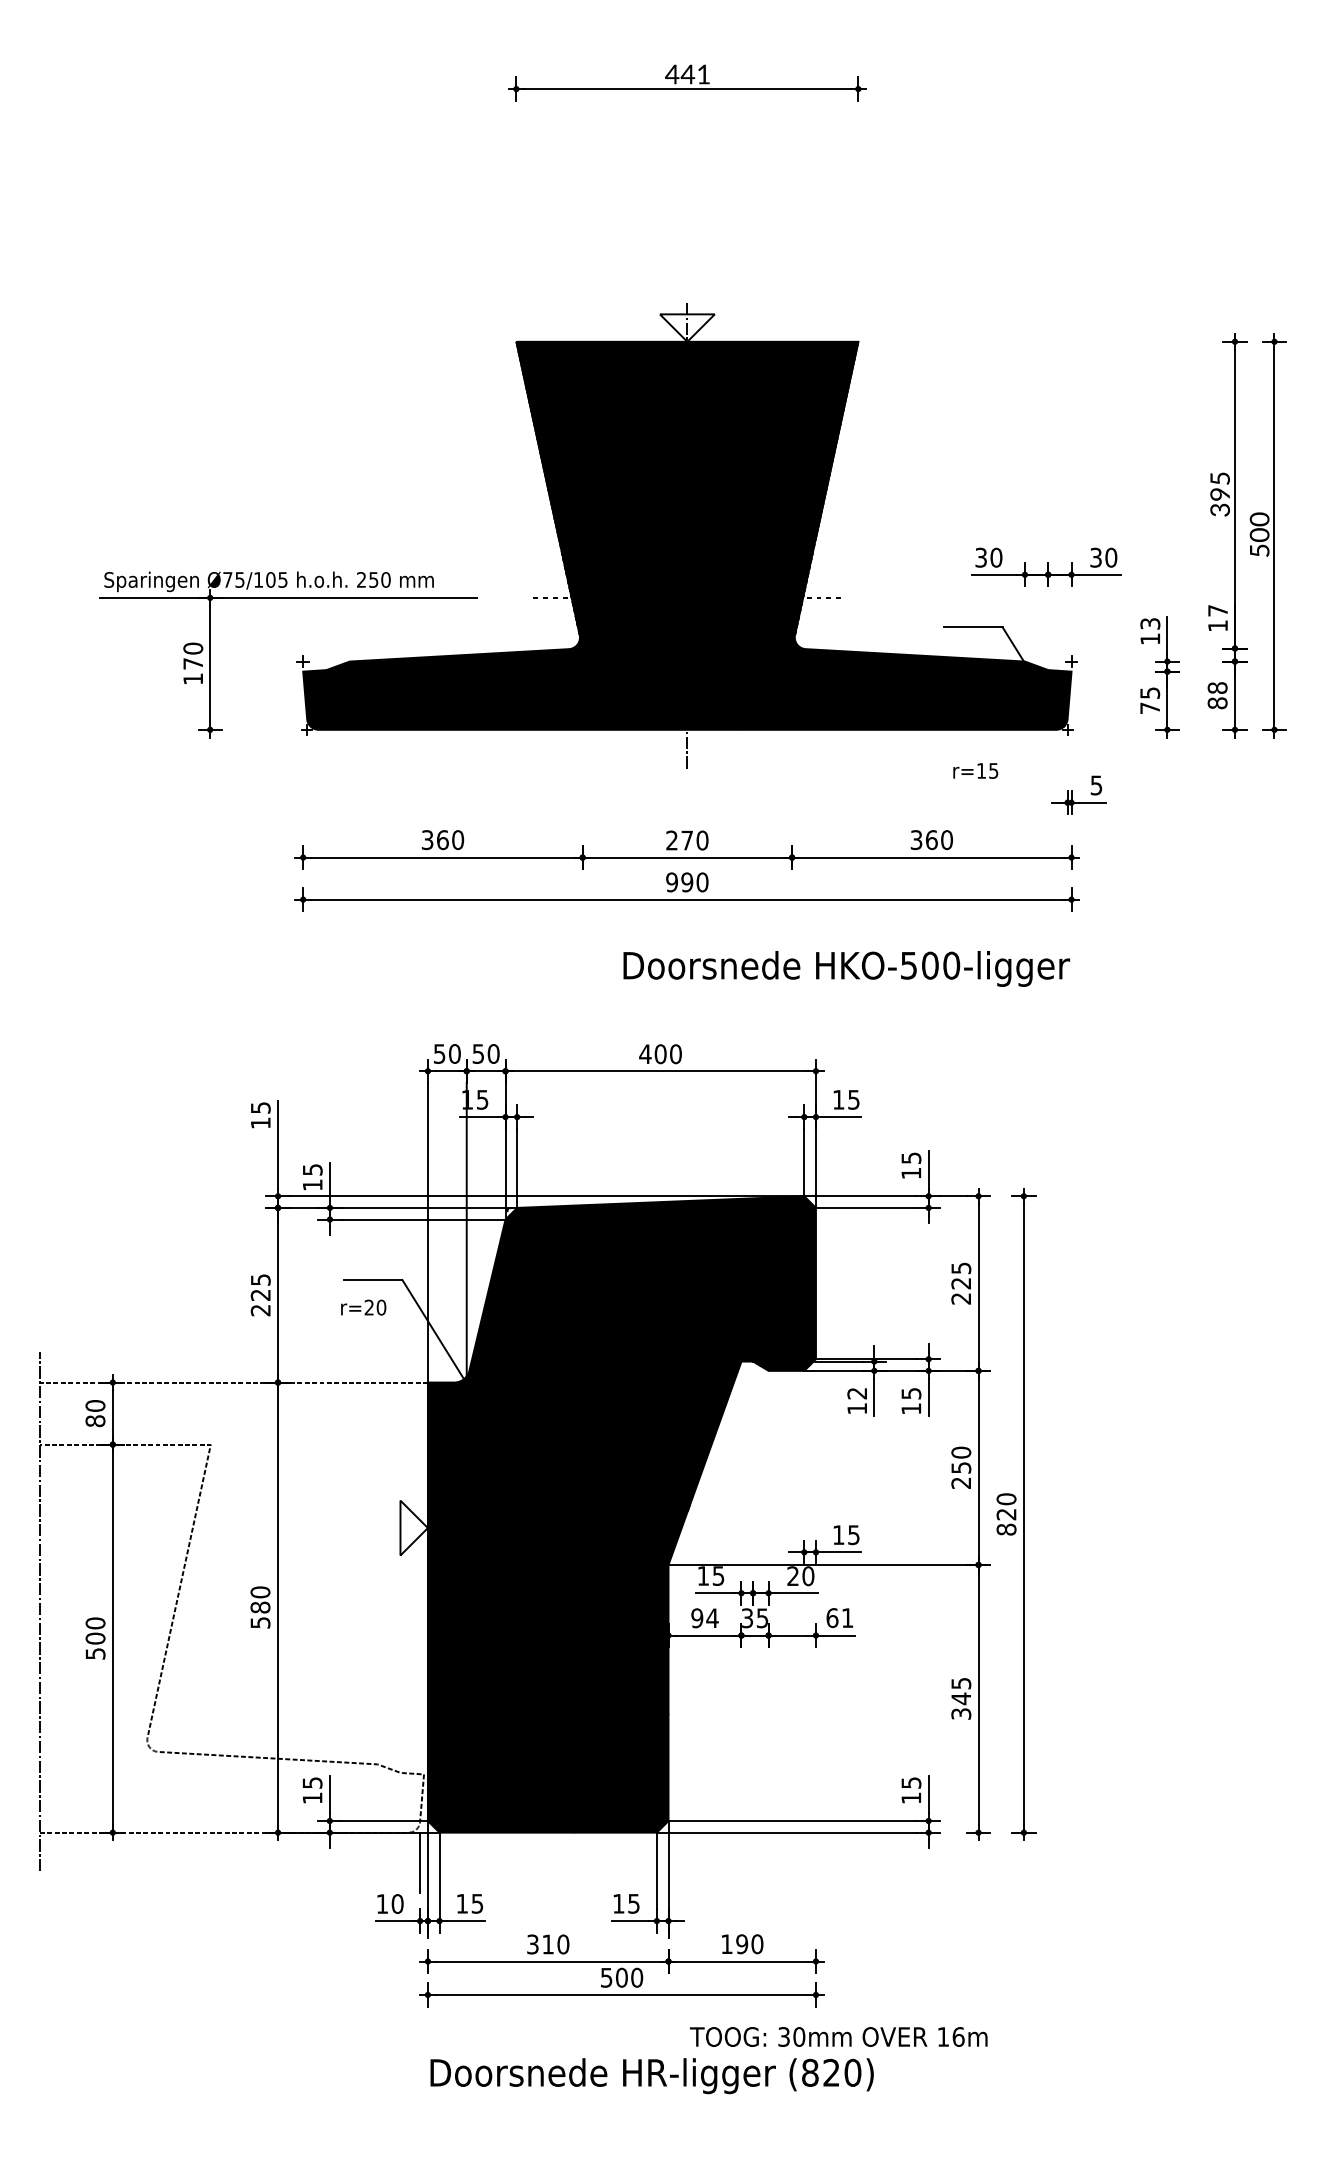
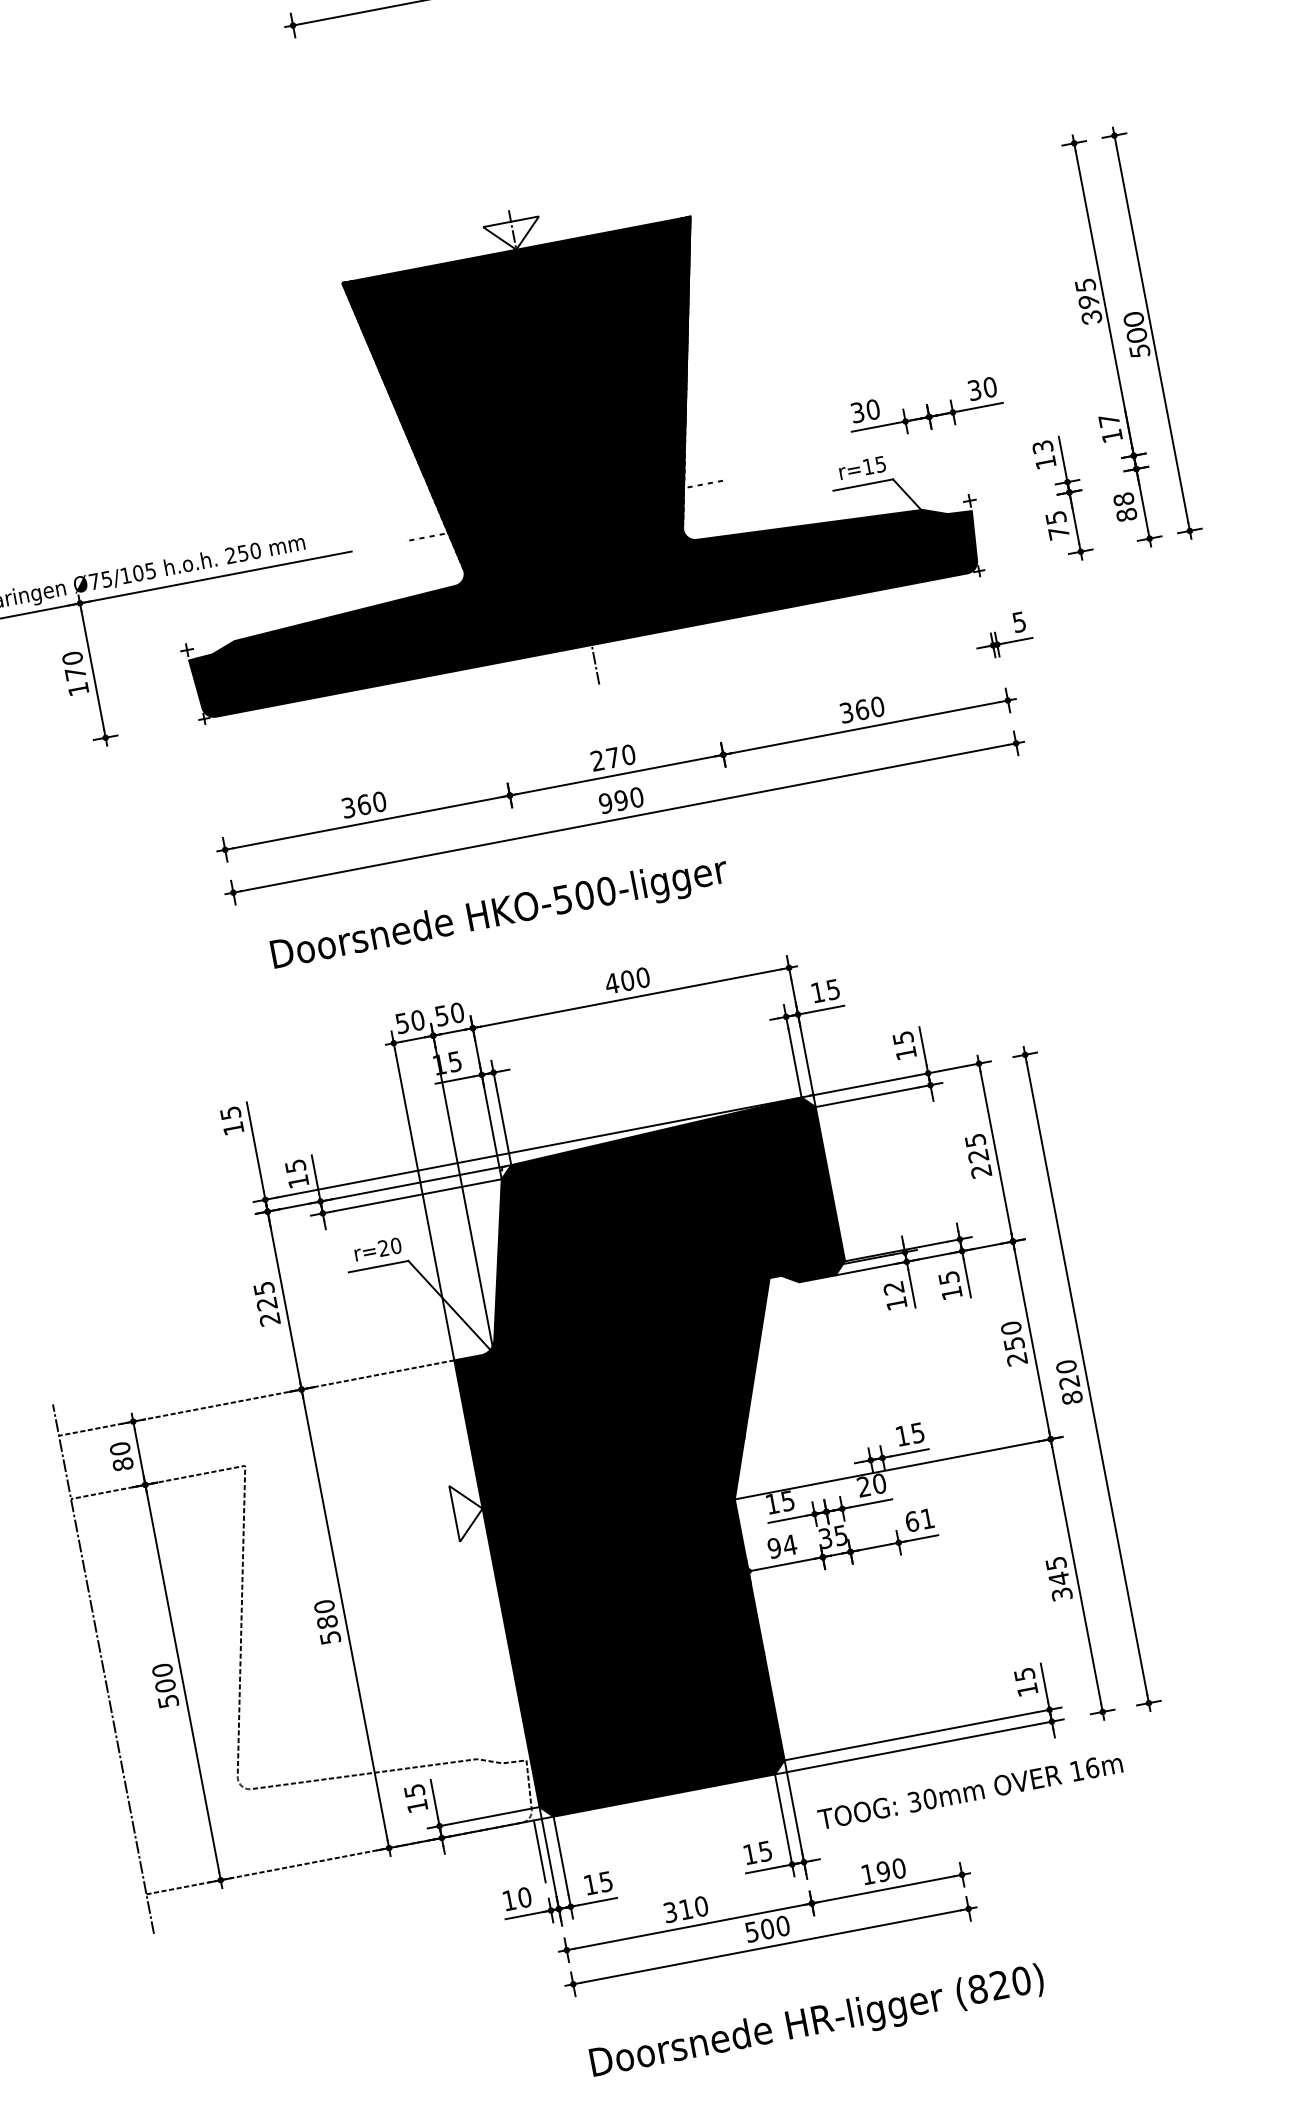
text: (975, 770) -> (862, 467), moved
text: (846, 968) -> (499, 914), moved
text: (363, 1307) -> (377, 1249), moved
text: (838, 2036) -> (969, 1790), moved

